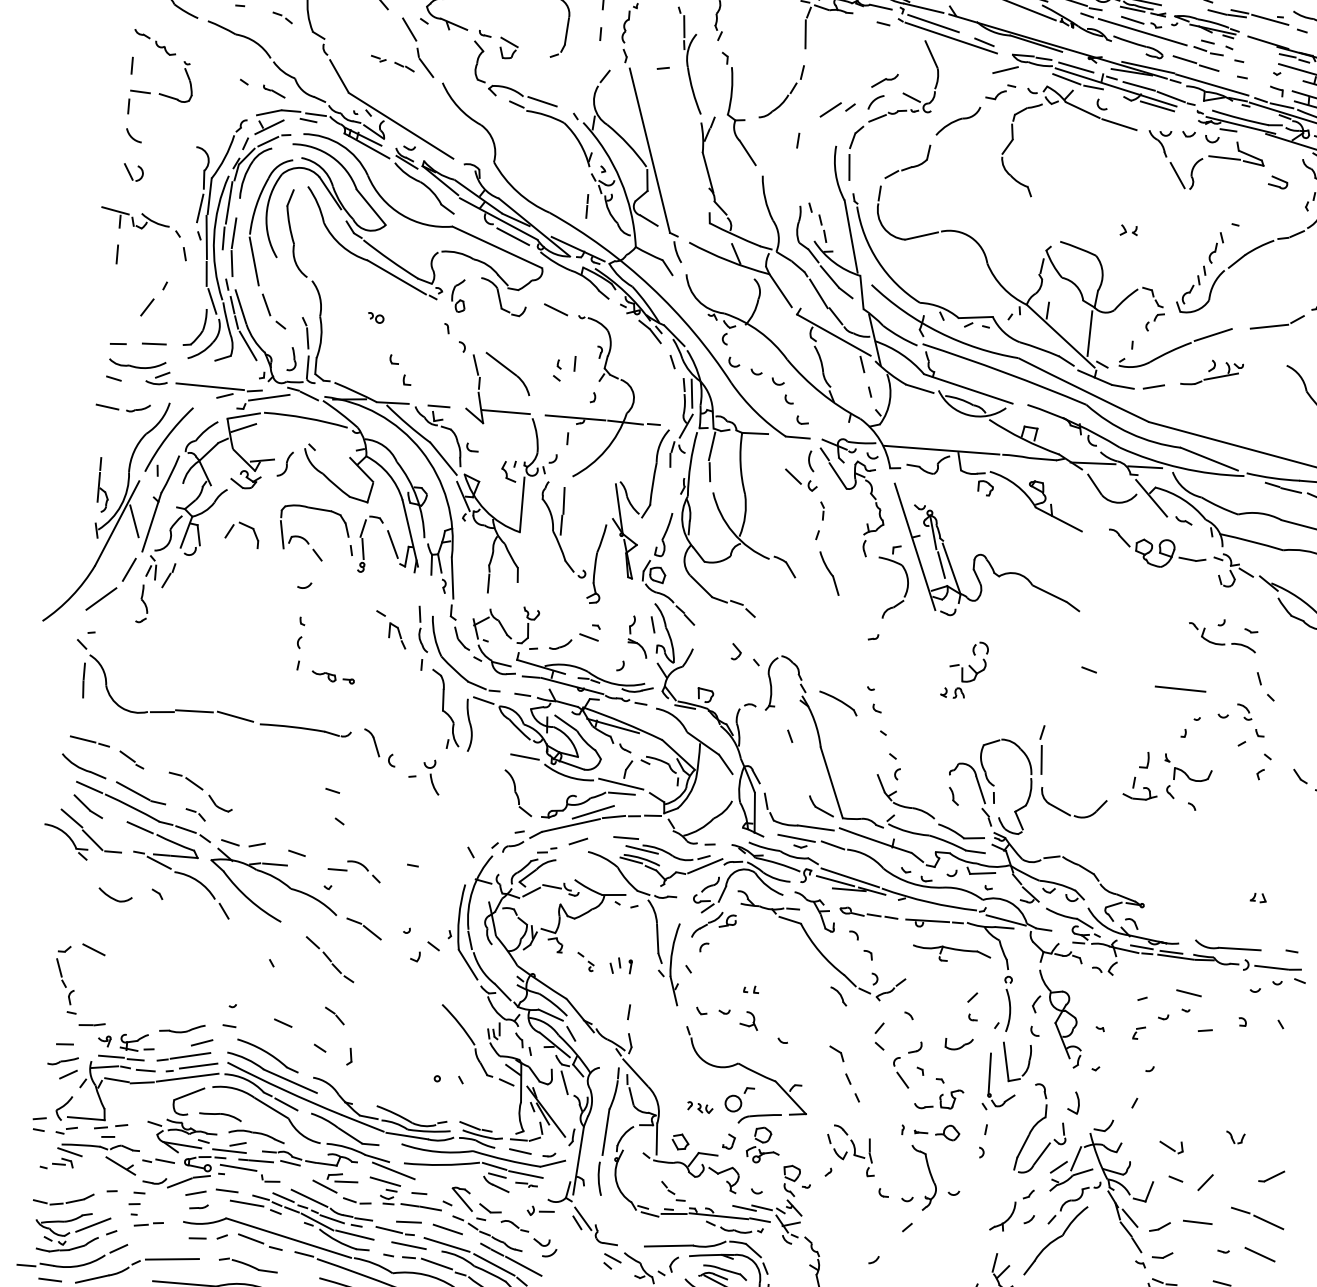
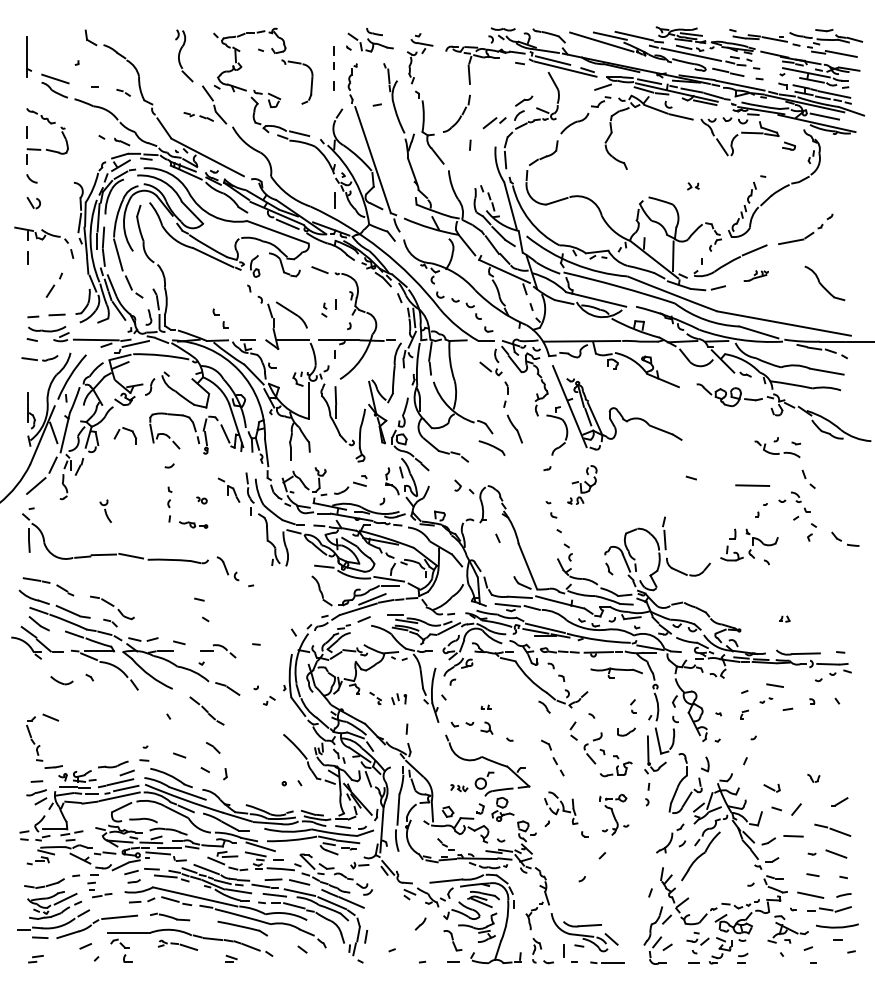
part: (375, 317) -> (201, 500), moved
part: (1211, 372) -> (755, 275), size x0.6
part: (964, 669) -> (582, 484), moved
part: (837, 702) -> (491, 447), moved
part: (431, 776) -> (105, 510), moved
part: (1258, 897) -> (784, 618), moved
part: (425, 951) -> (269, 700), size x0.6
part: (973, 1006) -> (633, 706), size x0.7
part: (1174, 1014) -> (766, 700), size x0.6
part: (930, 1166) -> (614, 814), size x0.7

